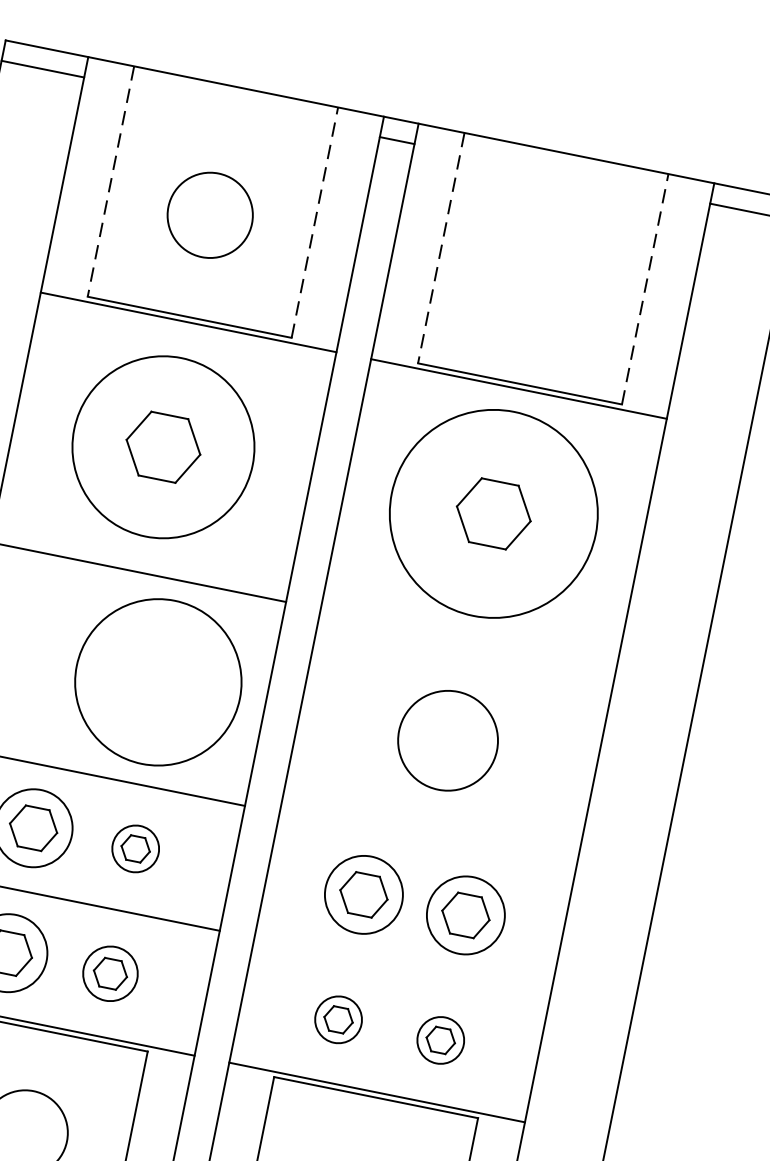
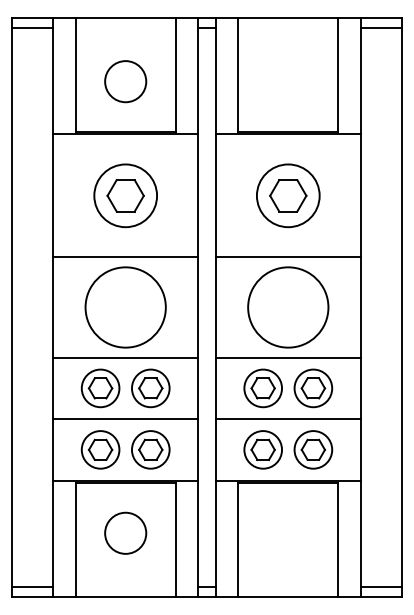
line: (110, 182) -> (75, 75), dashed -> solid
line: (313, 223) -> (175, 75), dashed -> solid
line: (441, 249) -> (238, 75), dashed -> solid
line: (645, 289) -> (338, 75), dashed -> solid
circle: (163, 446) -> (125, 195), size x0.71
circle: (492, 512) -> (287, 195), size x0.62
line: (468, 639) -> (288, 257), added
circle: (157, 682) -> (125, 307), moved
circle: (448, 740) -> (288, 307), size x1.67
line: (428, 842) -> (288, 357), added
part: (134, 848) -> (150, 388), size x1.67
line: (402, 968) -> (288, 419), added
part: (109, 972) -> (150, 449), size x1.43
part: (337, 1018) -> (262, 449), size x1.67
part: (441, 1039) -> (313, 449), size x1.67

